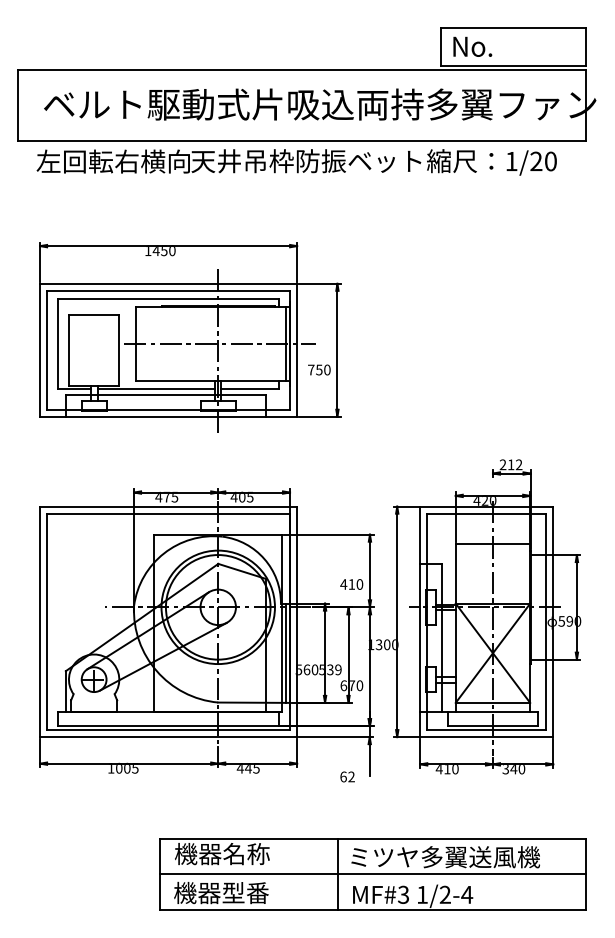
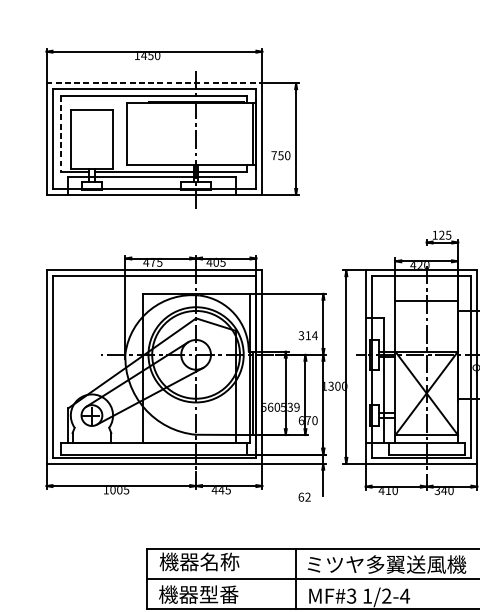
line: (168, 283) -> (154, 83), solid -> dashed
line: (57, 344) -> (61, 134), solid -> dashed
line: (219, 344) -> (197, 134), removed
text: (510, 464) -> (441, 234), 212 -> 125
text: (351, 584) -> (307, 335), 410 -> 314

